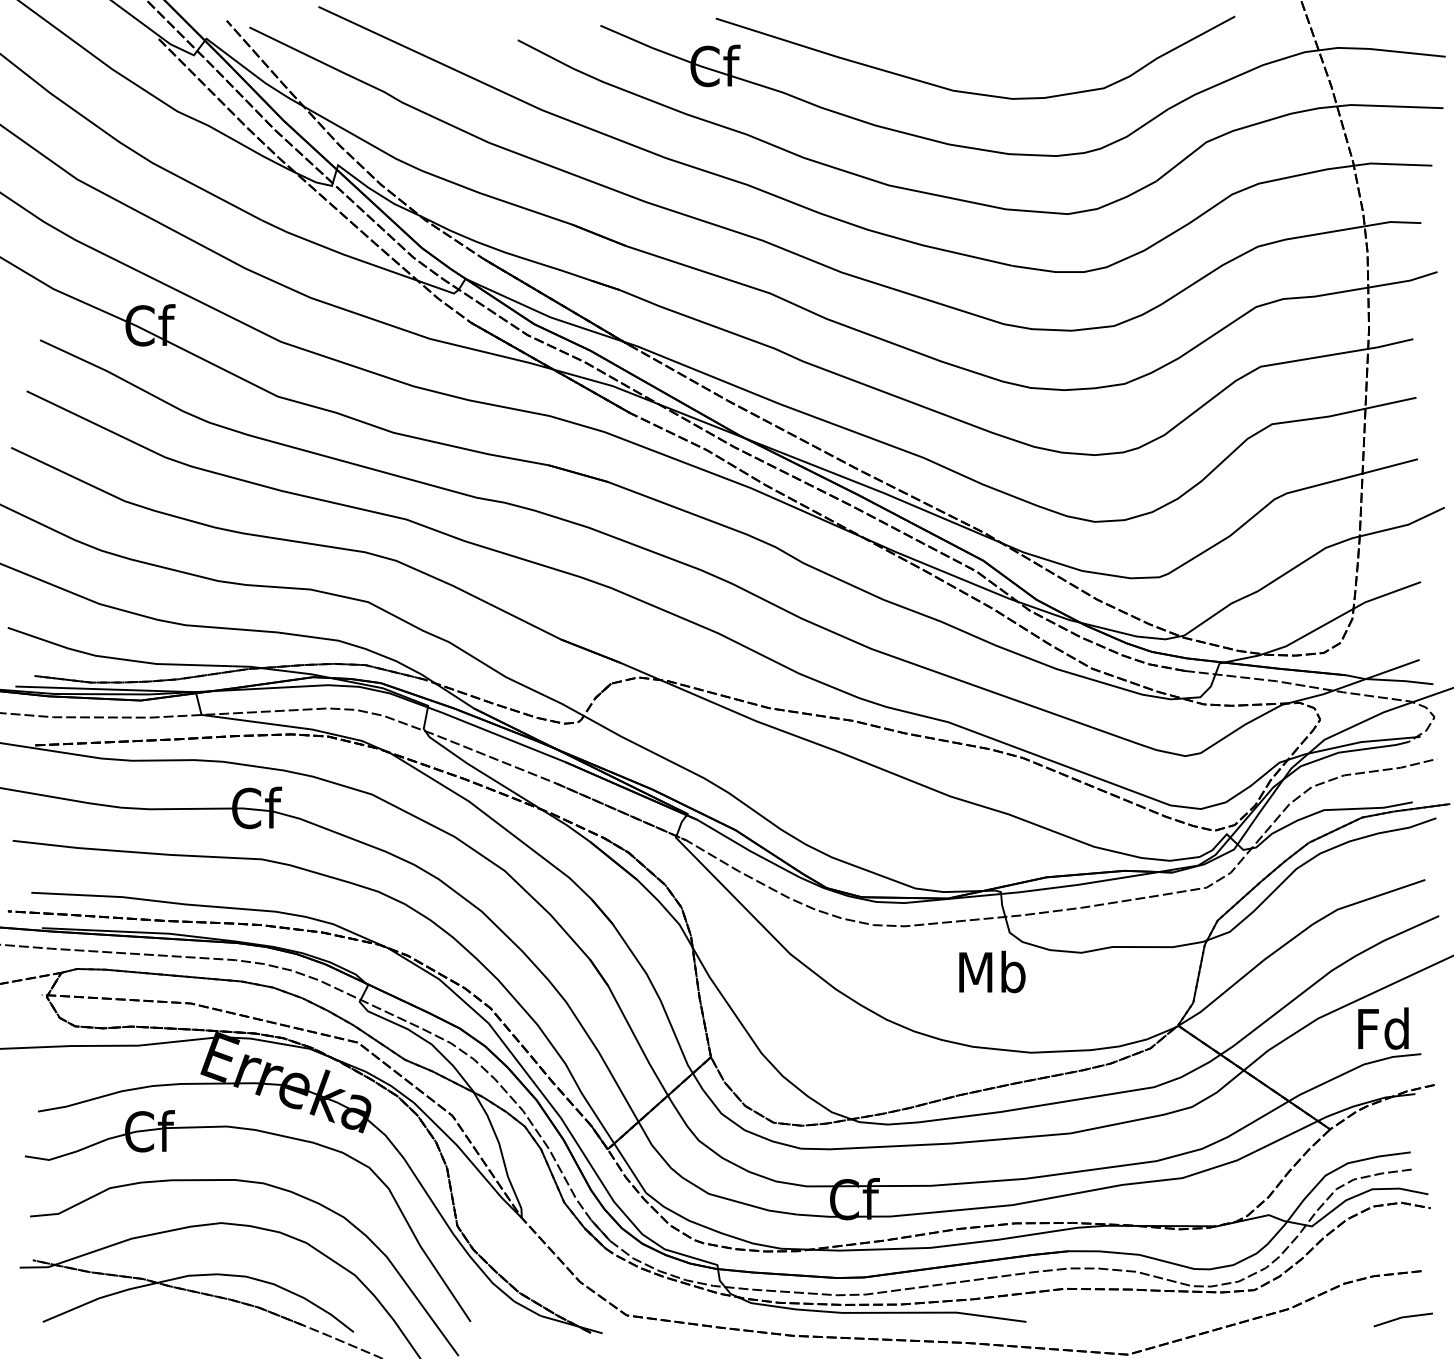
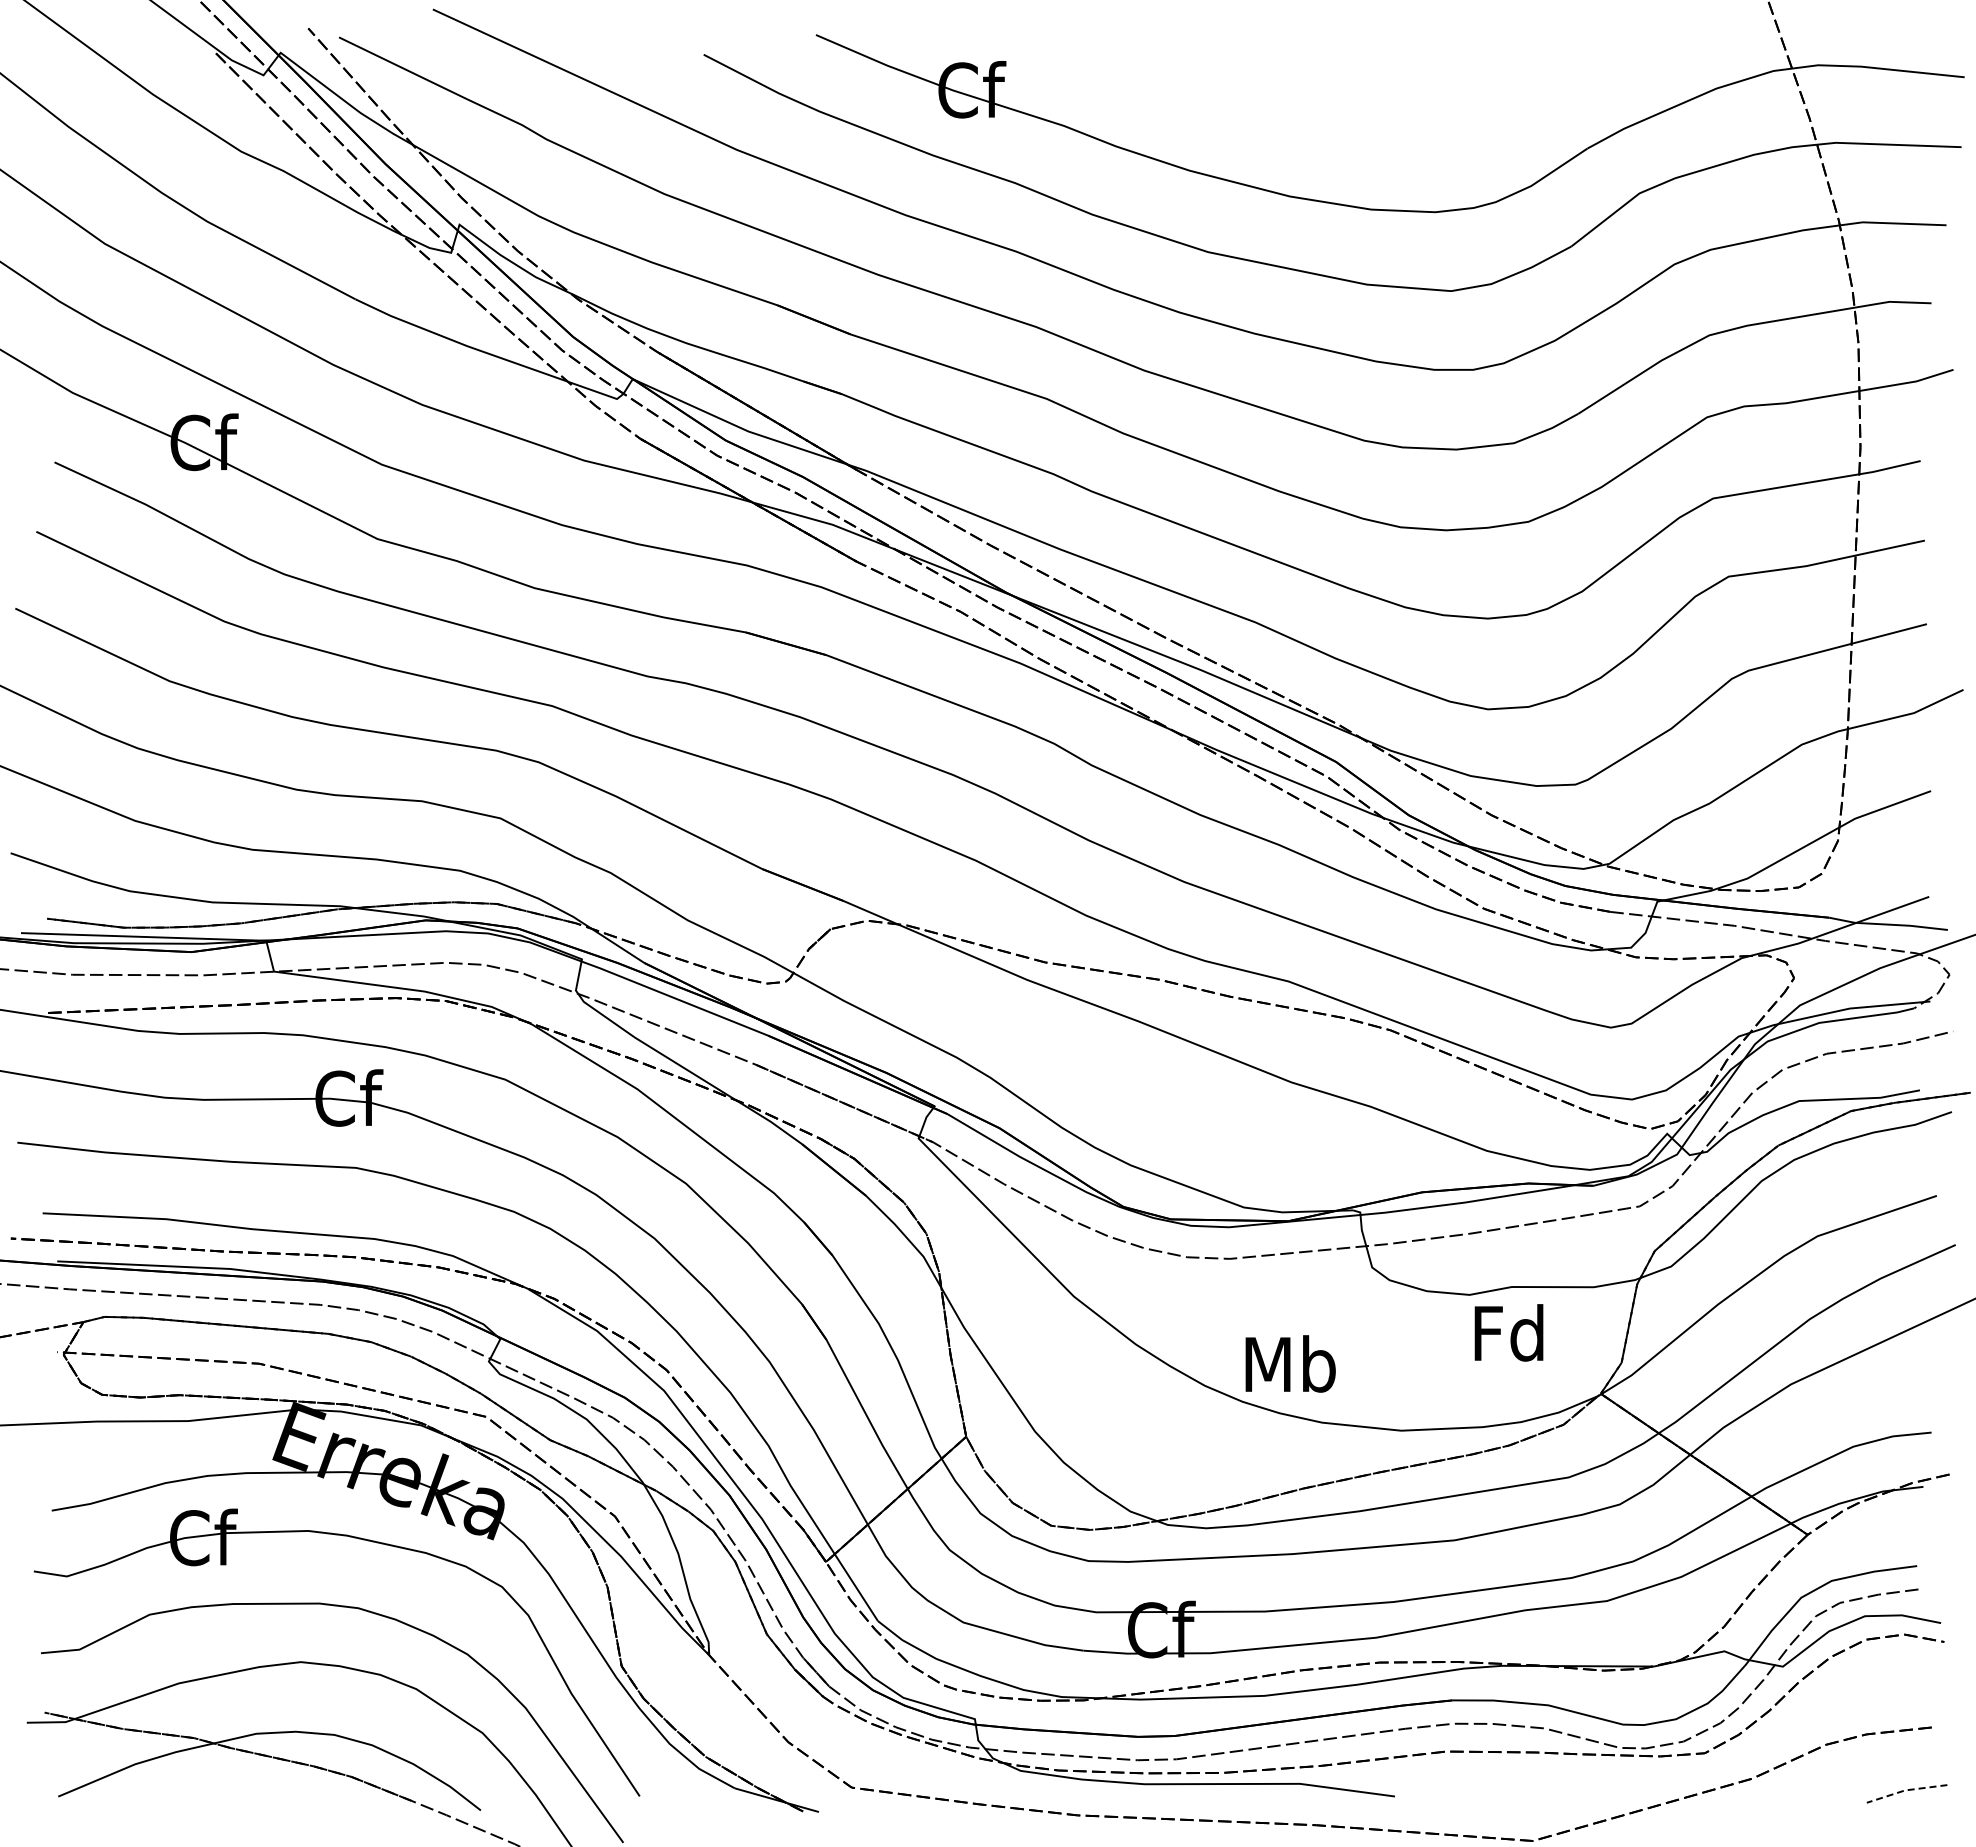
curve: (970, 92) -> (1319, 125), removed
text: (992, 971) -> (1290, 1363), moved
text: (1383, 1028) -> (1508, 1332), moved
line: (1402, 1317) -> (1905, 1790), solid -> dashed

